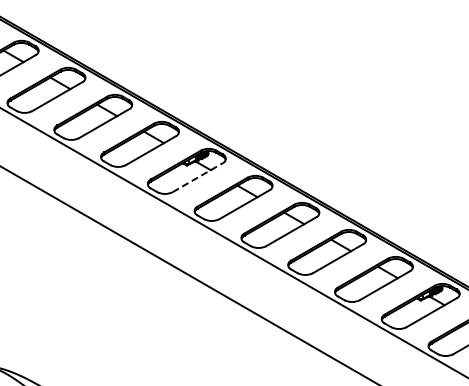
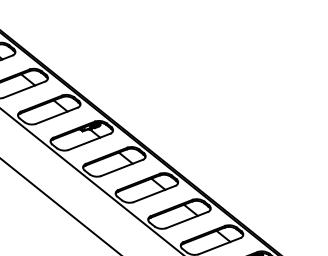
line: (197, 177) -> (89, 141), dashed -> solid

